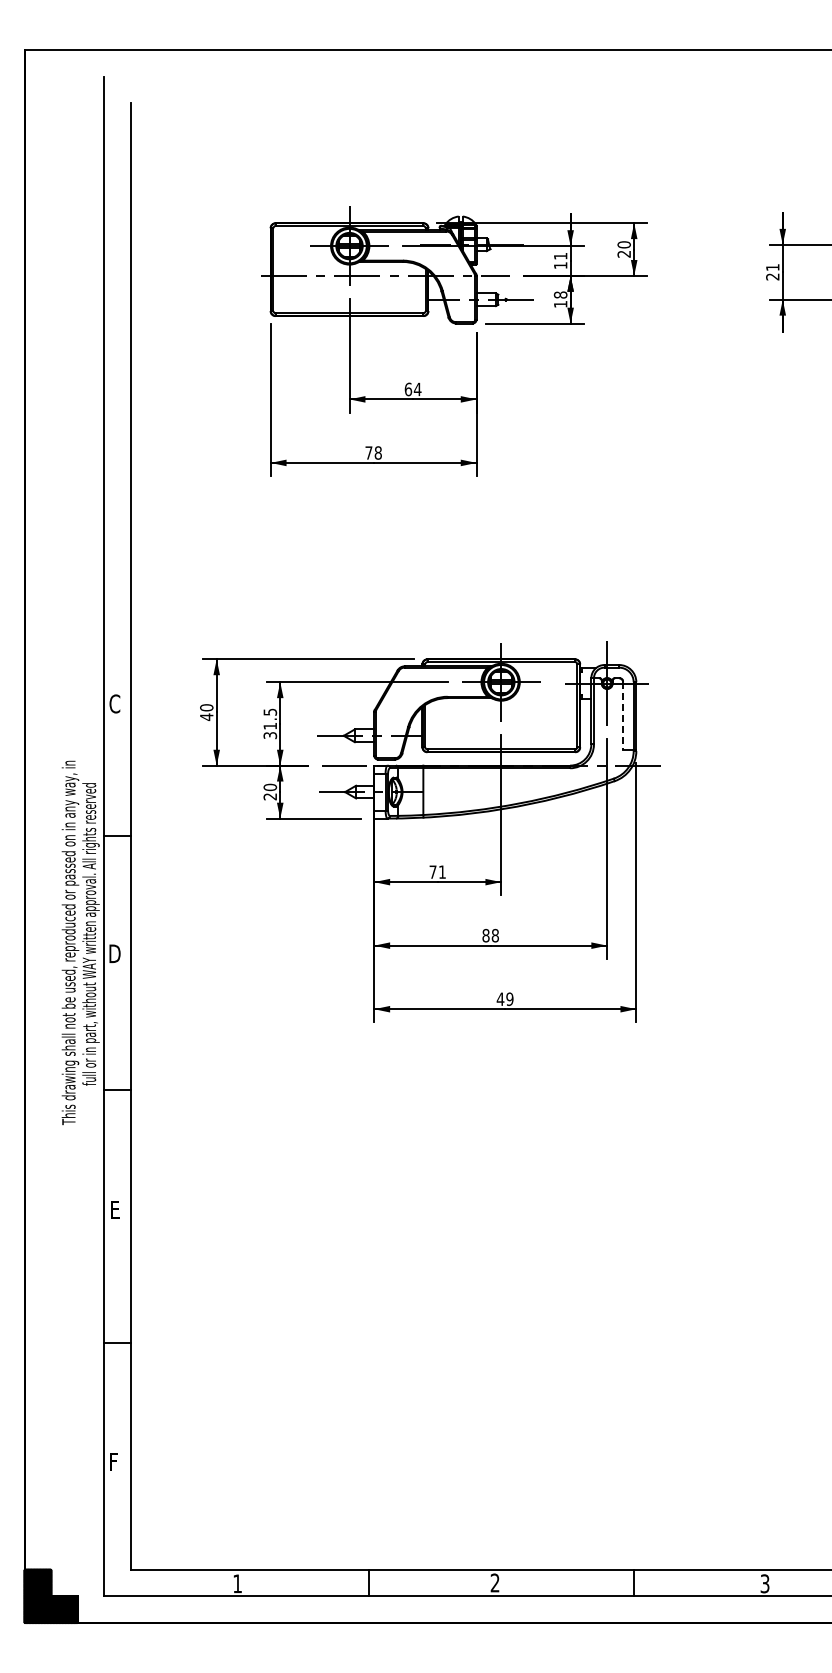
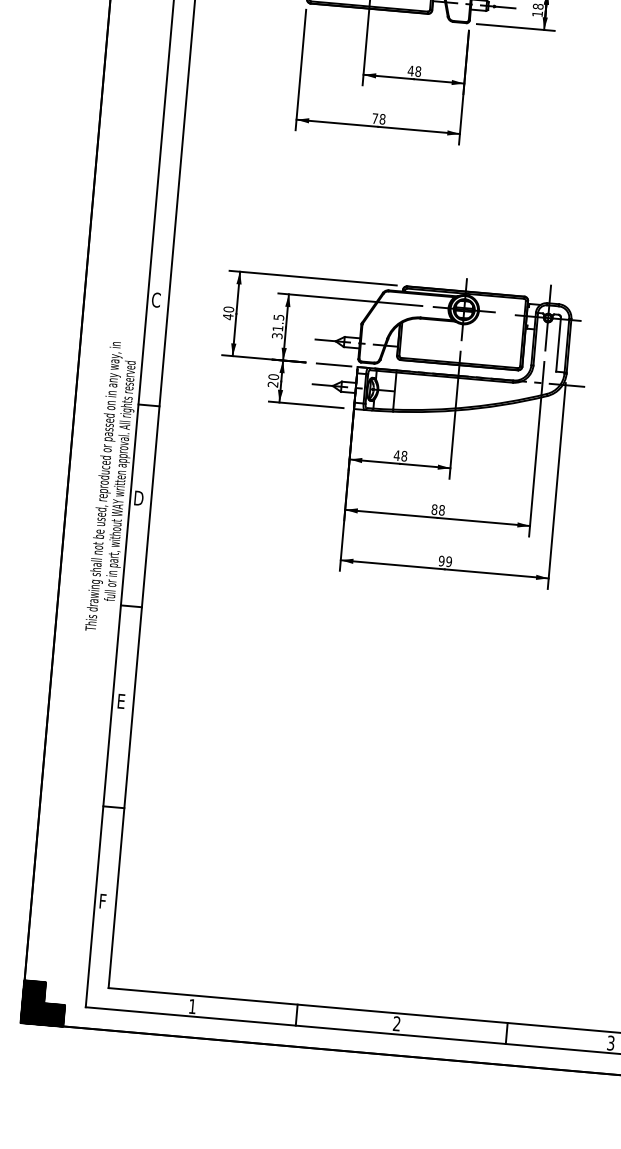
text: (412, 389) -> (414, 71), 64 -> 48
line: (623, 716) -> (558, 345), dashed -> solid
text: (437, 871) -> (400, 455), 71 -> 48
text: (500, 999) -> (441, 561), 49 -> 99

